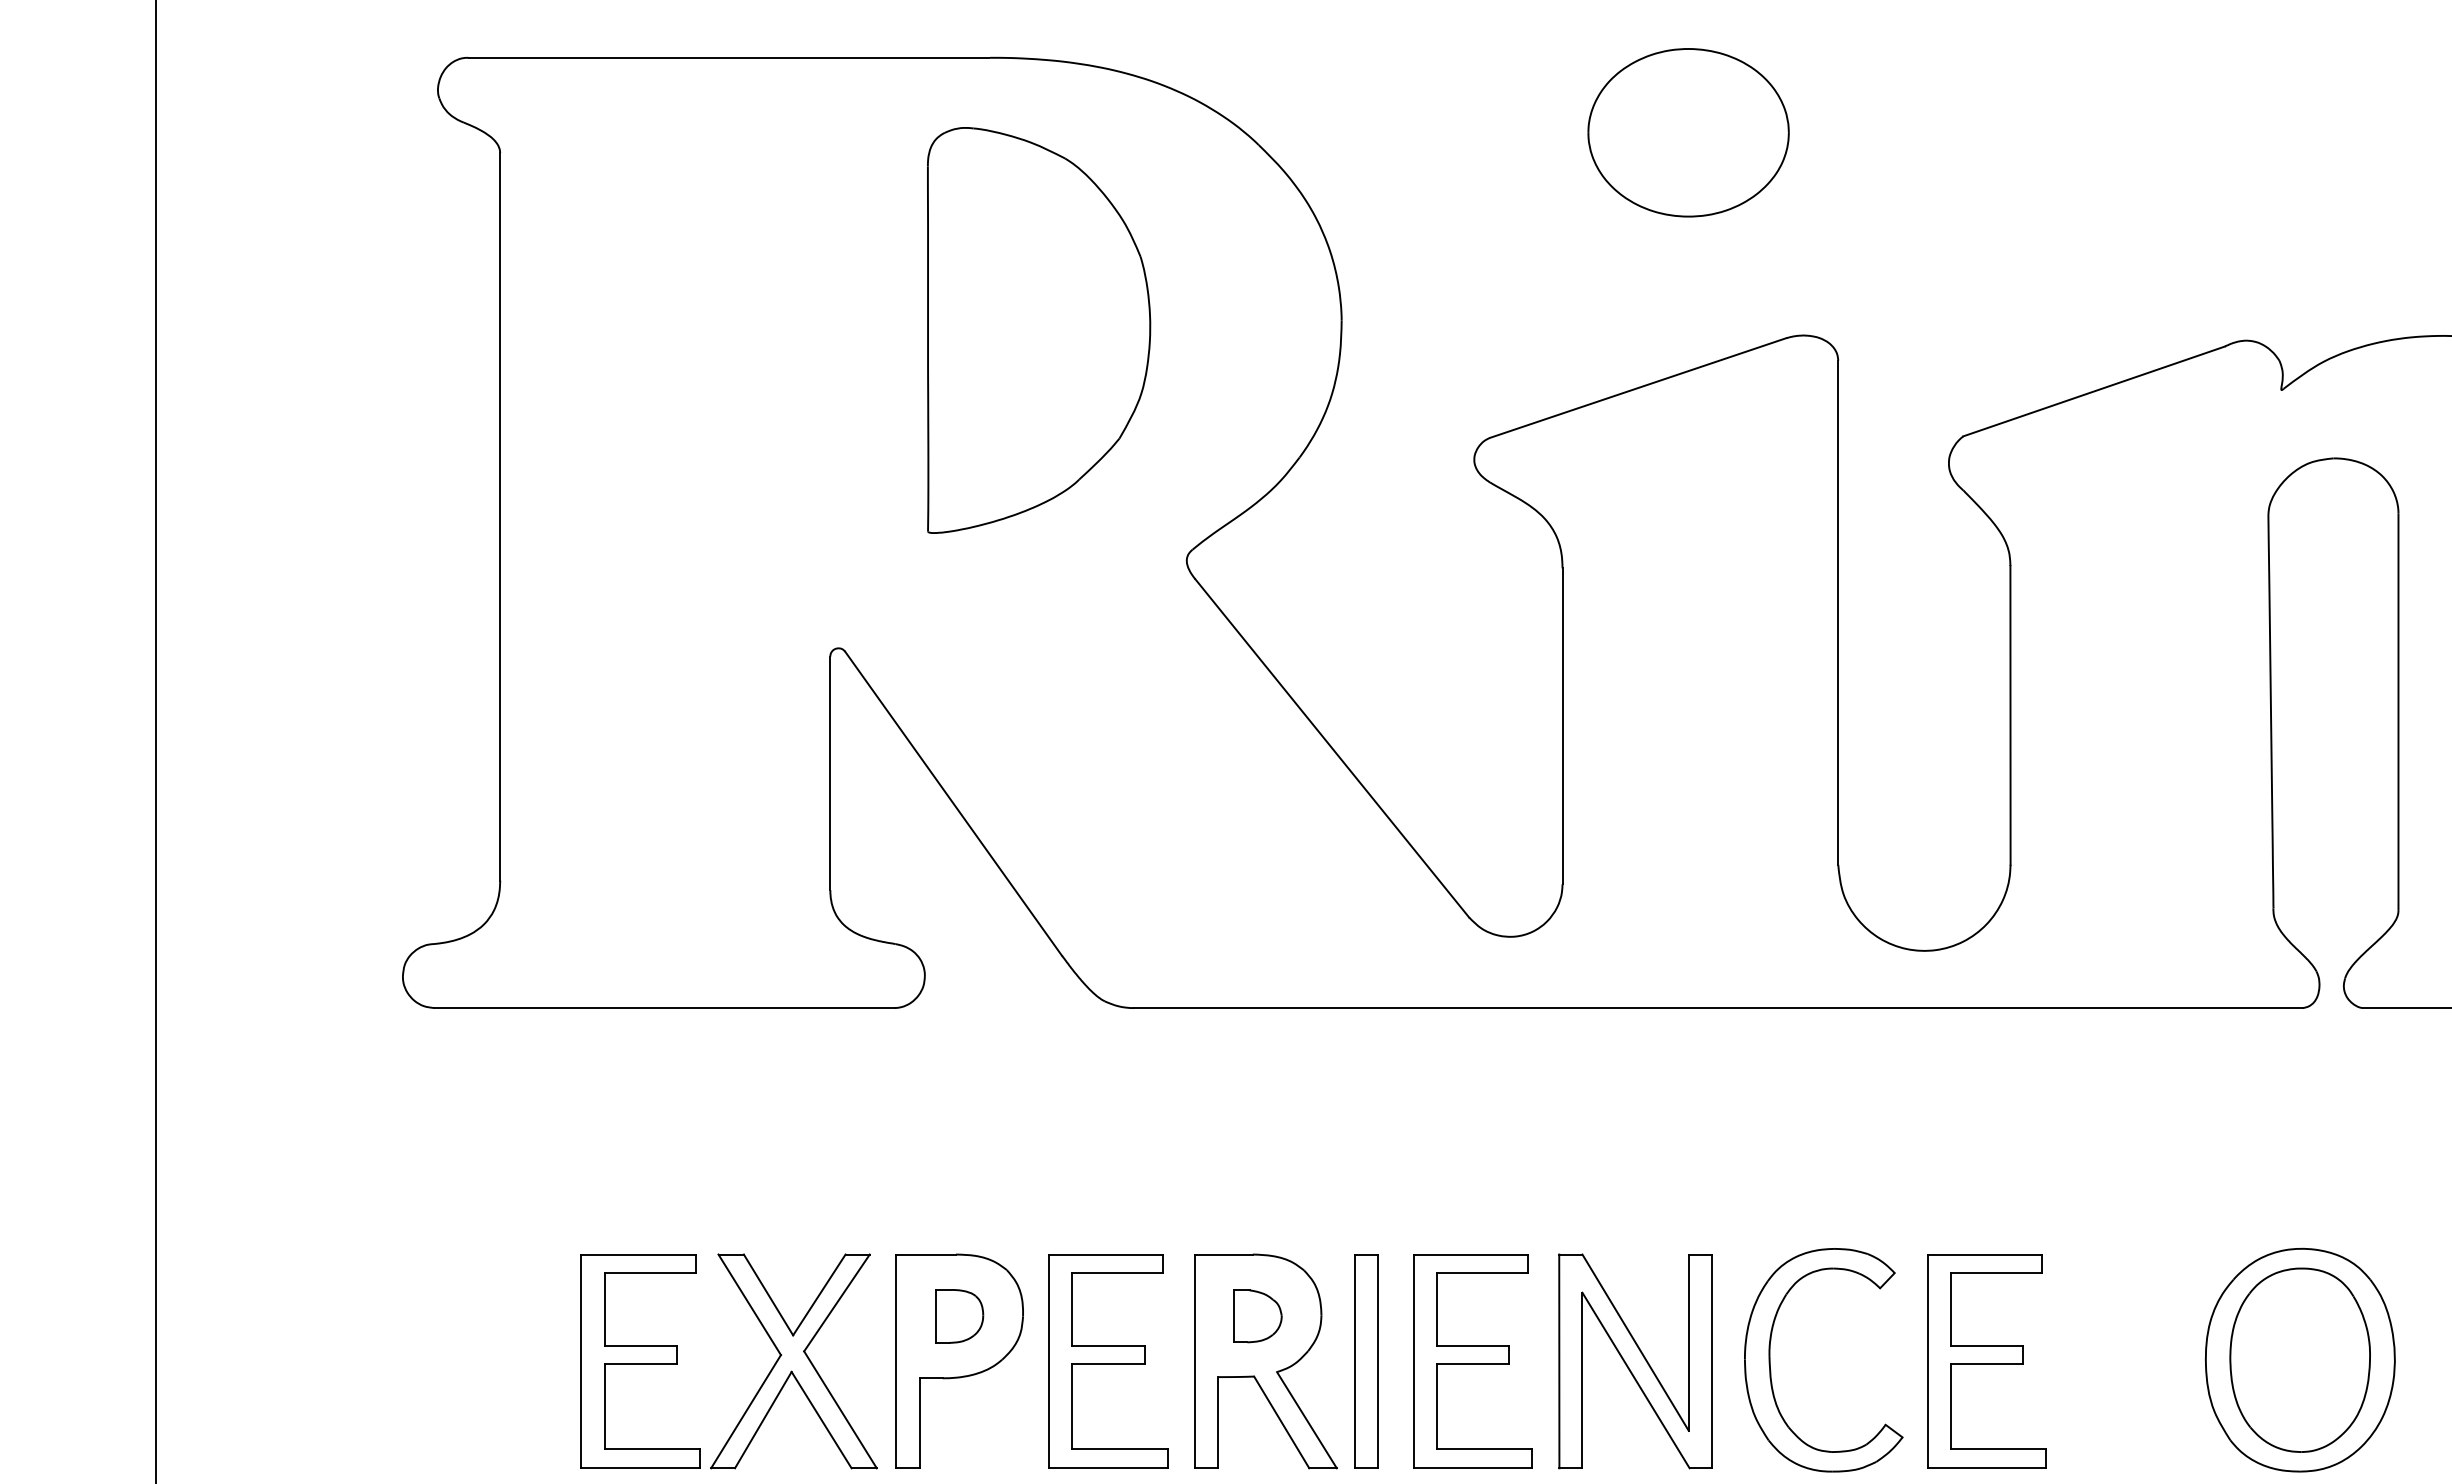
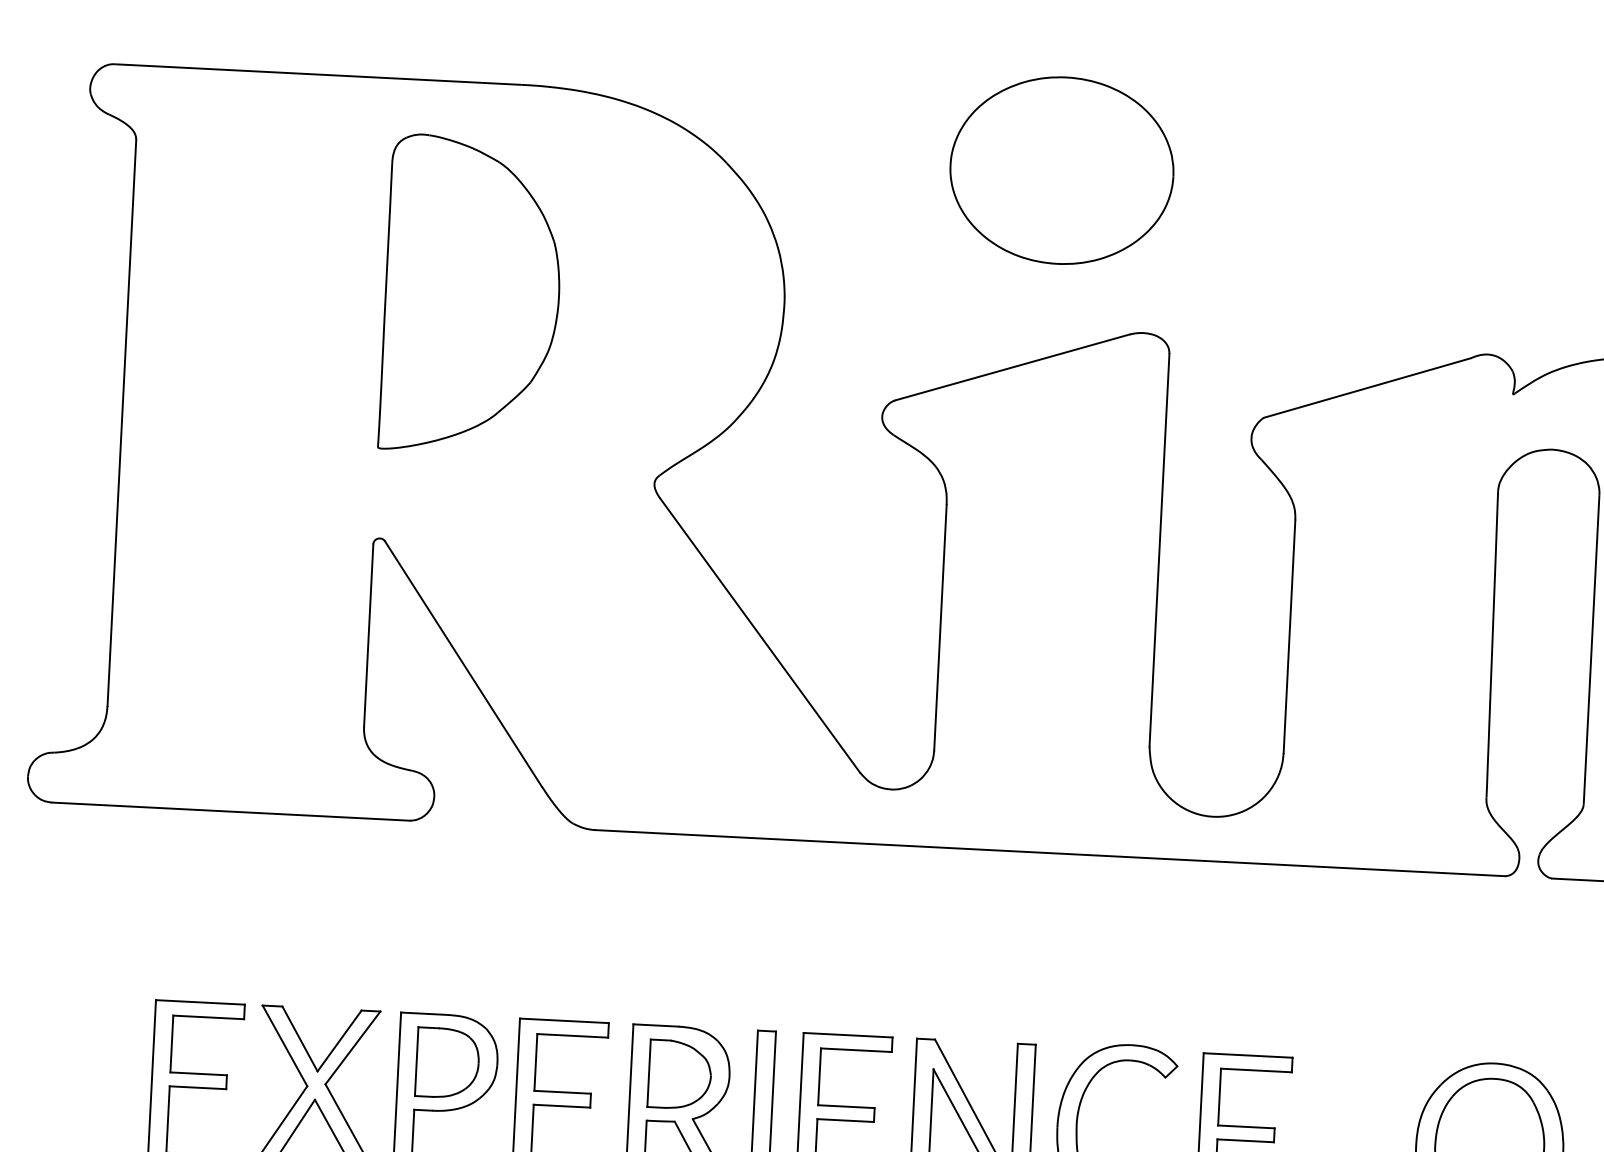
part: (1688, 132) -> (1061, 170), size x1.43
part: (1039, 330) -> (472, 295), moved
part: (959, 1316) -> (447, 1063), size x1.67
part: (1257, 1316) -> (679, 1075), size x1.67

